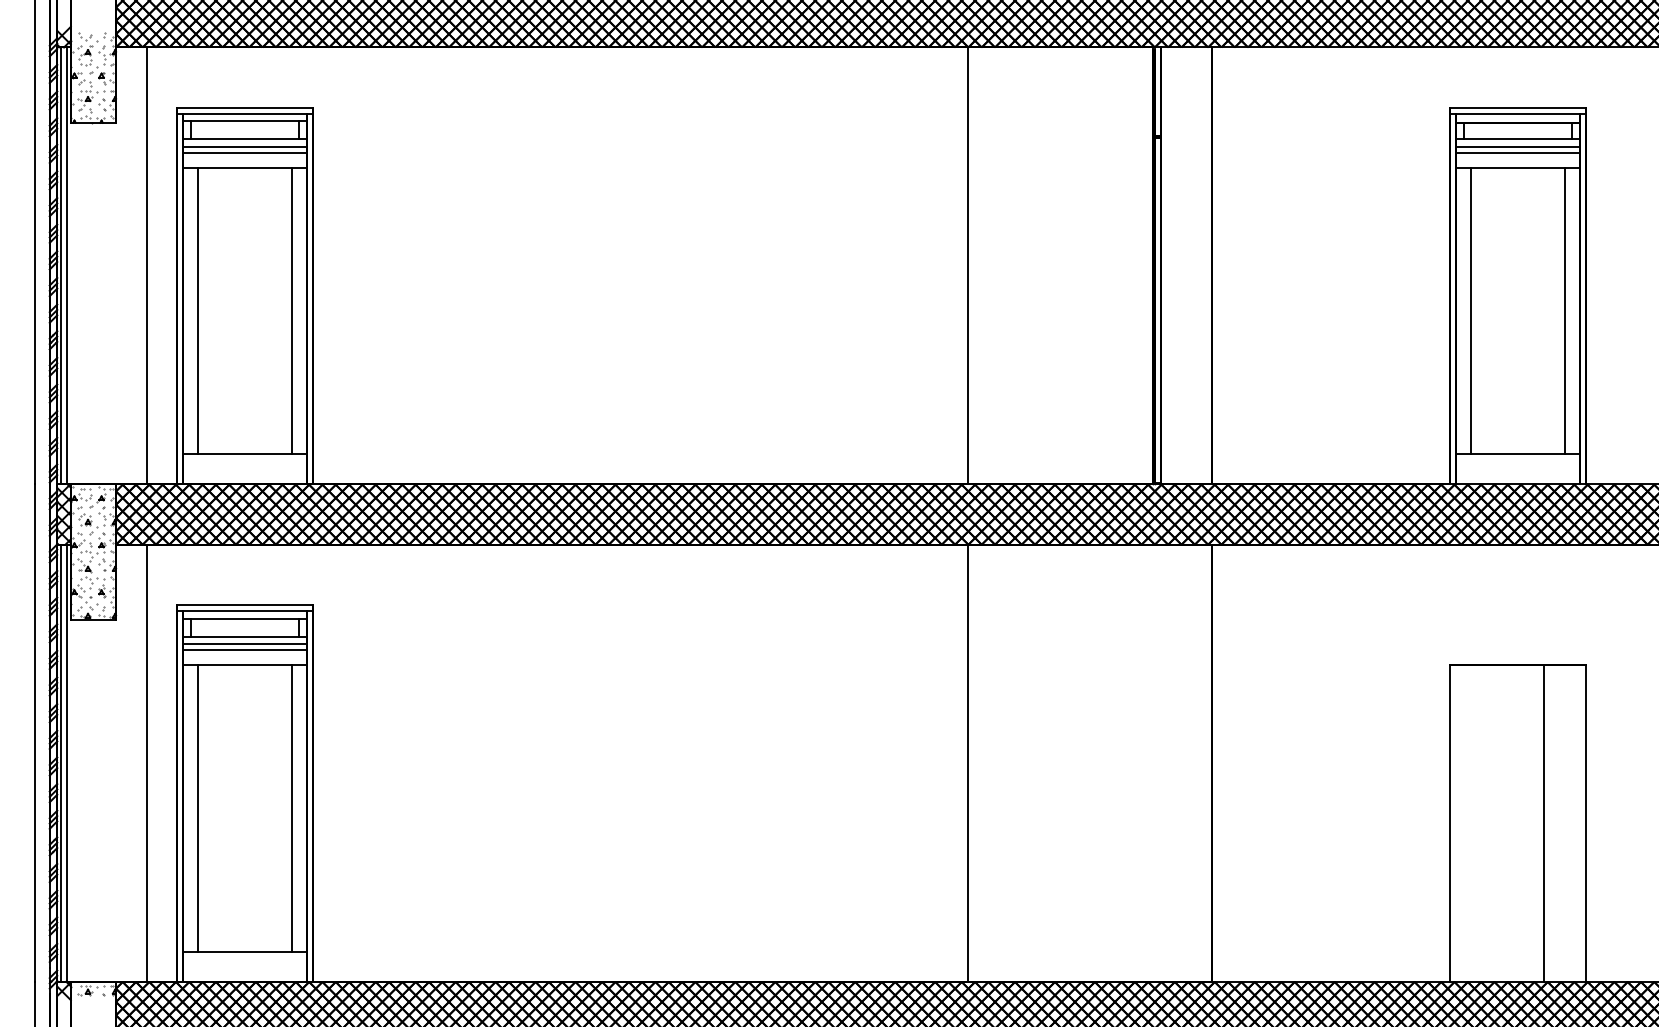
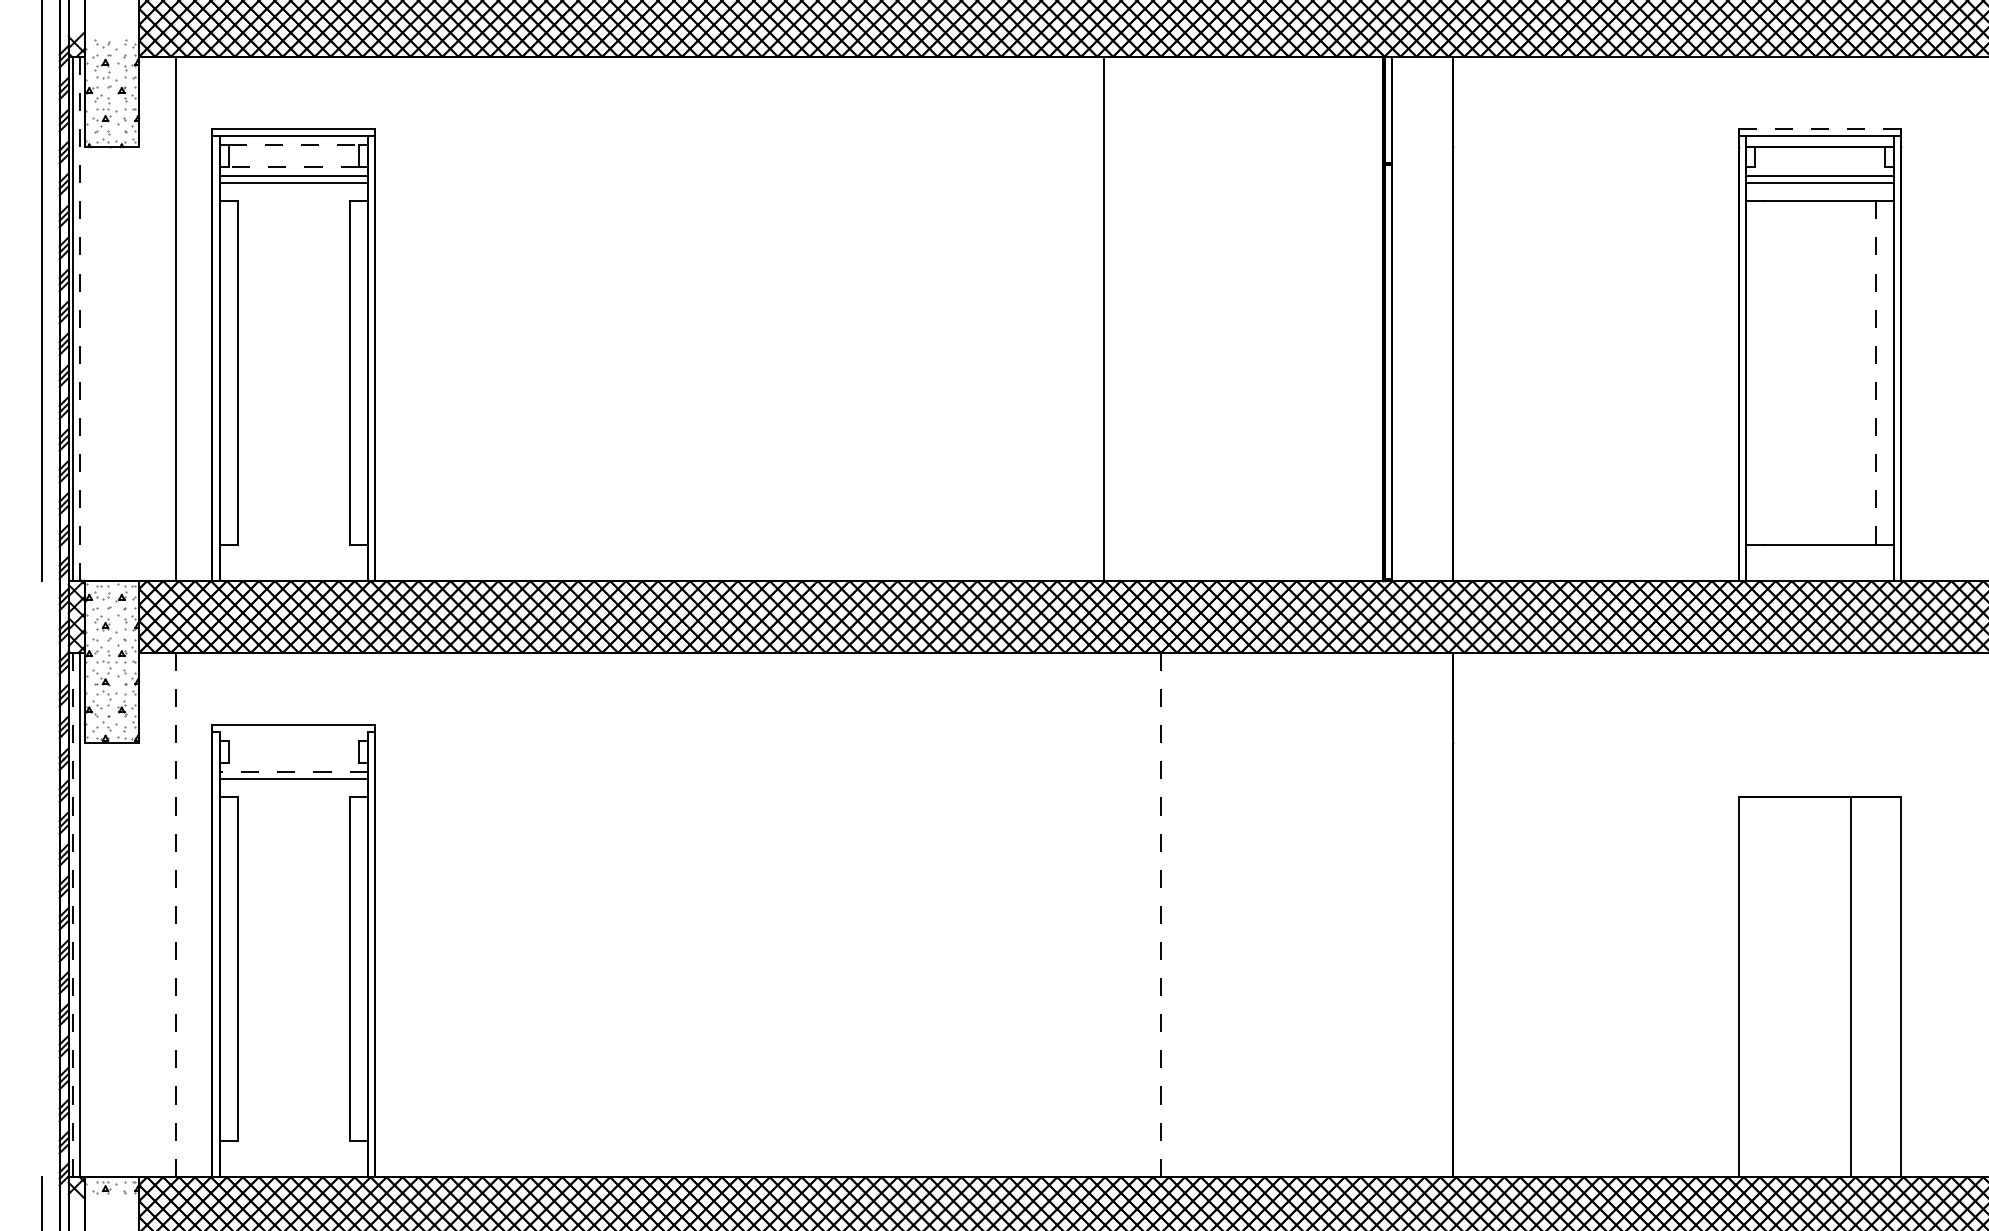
line: (1517, 108) -> (1819, 129), solid -> dashed
line: (245, 121) -> (294, 145), solid -> dashed
line: (244, 138) -> (293, 166), solid -> dashed
line: (1518, 138) -> (1820, 166), removed
line: (244, 168) -> (293, 201), removed
line: (67, 265) -> (80, 318), solid -> dashed
line: (967, 265) -> (1103, 318), moved
line: (1471, 310) -> (1764, 372), removed
line: (1565, 310) -> (1876, 372), solid -> dashed
line: (244, 454) -> (293, 544), removed
line: (244, 611) -> (293, 732), removed
line: (244, 618) -> (293, 741), removed
line: (244, 636) -> (293, 763), removed
line: (244, 644) -> (293, 772), solid -> dashed
line: (244, 665) -> (293, 797), removed
line: (34, 732) -> (41, 878), removed
line: (61, 762) -> (73, 914), solid -> dashed
line: (147, 762) -> (176, 914), solid -> dashed
line: (967, 762) -> (1160, 914), solid -> dashed
line: (244, 951) -> (293, 1140), removed

